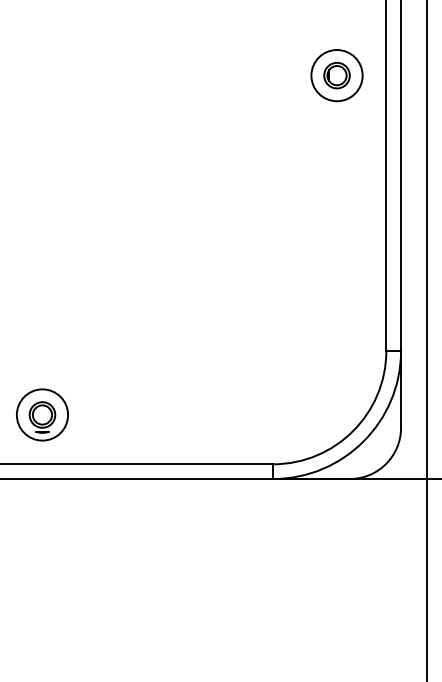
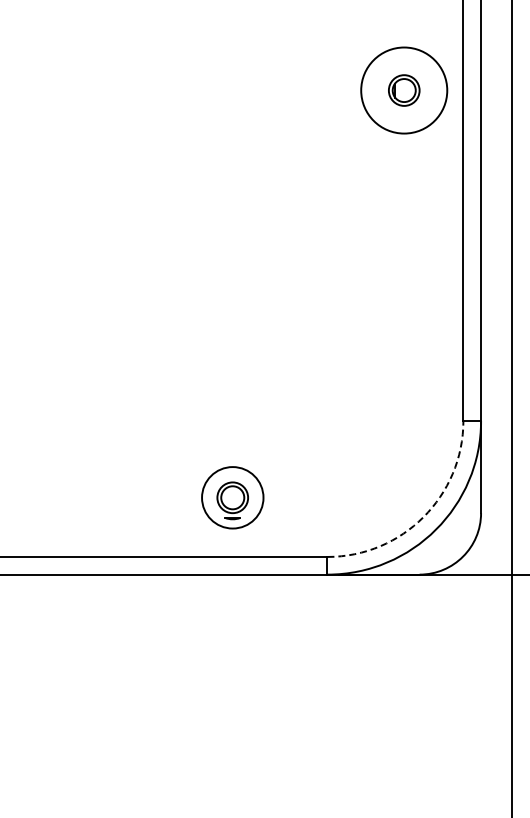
circle: (336, 75) -> (403, 90), size x1.4
part: (42, 414) -> (232, 497), moved
arc: (353, 431) -> (423, 517), solid -> dashed

